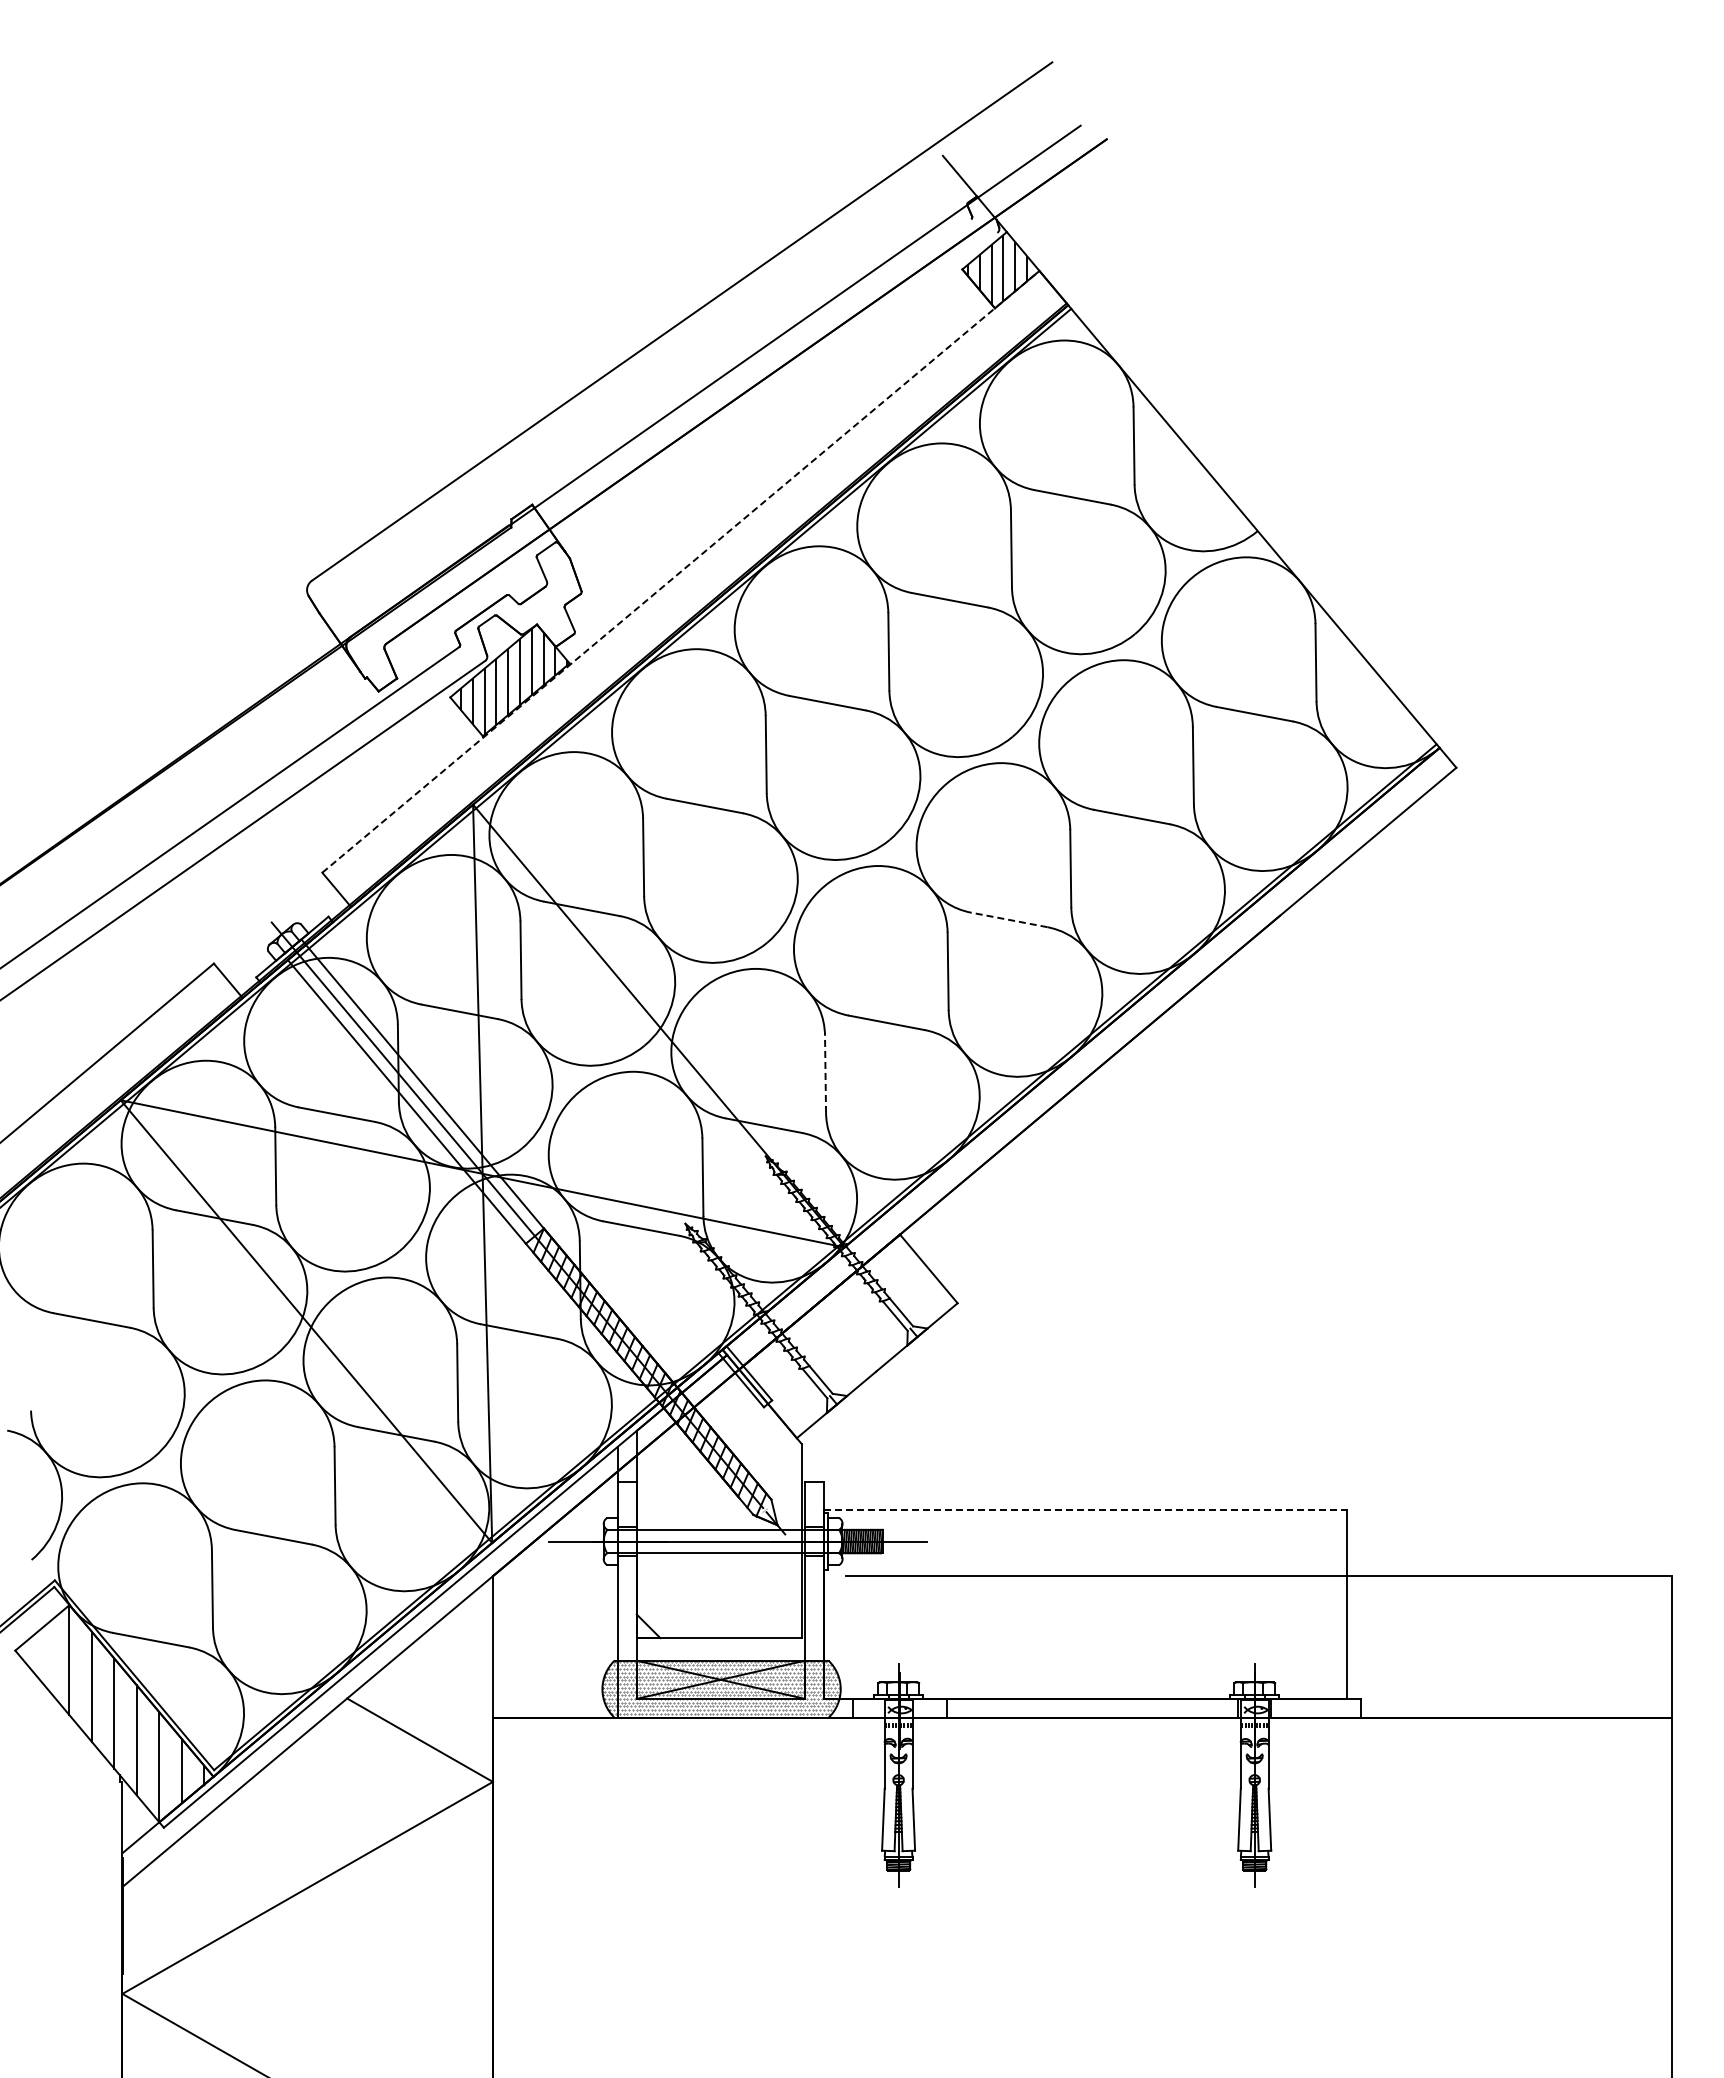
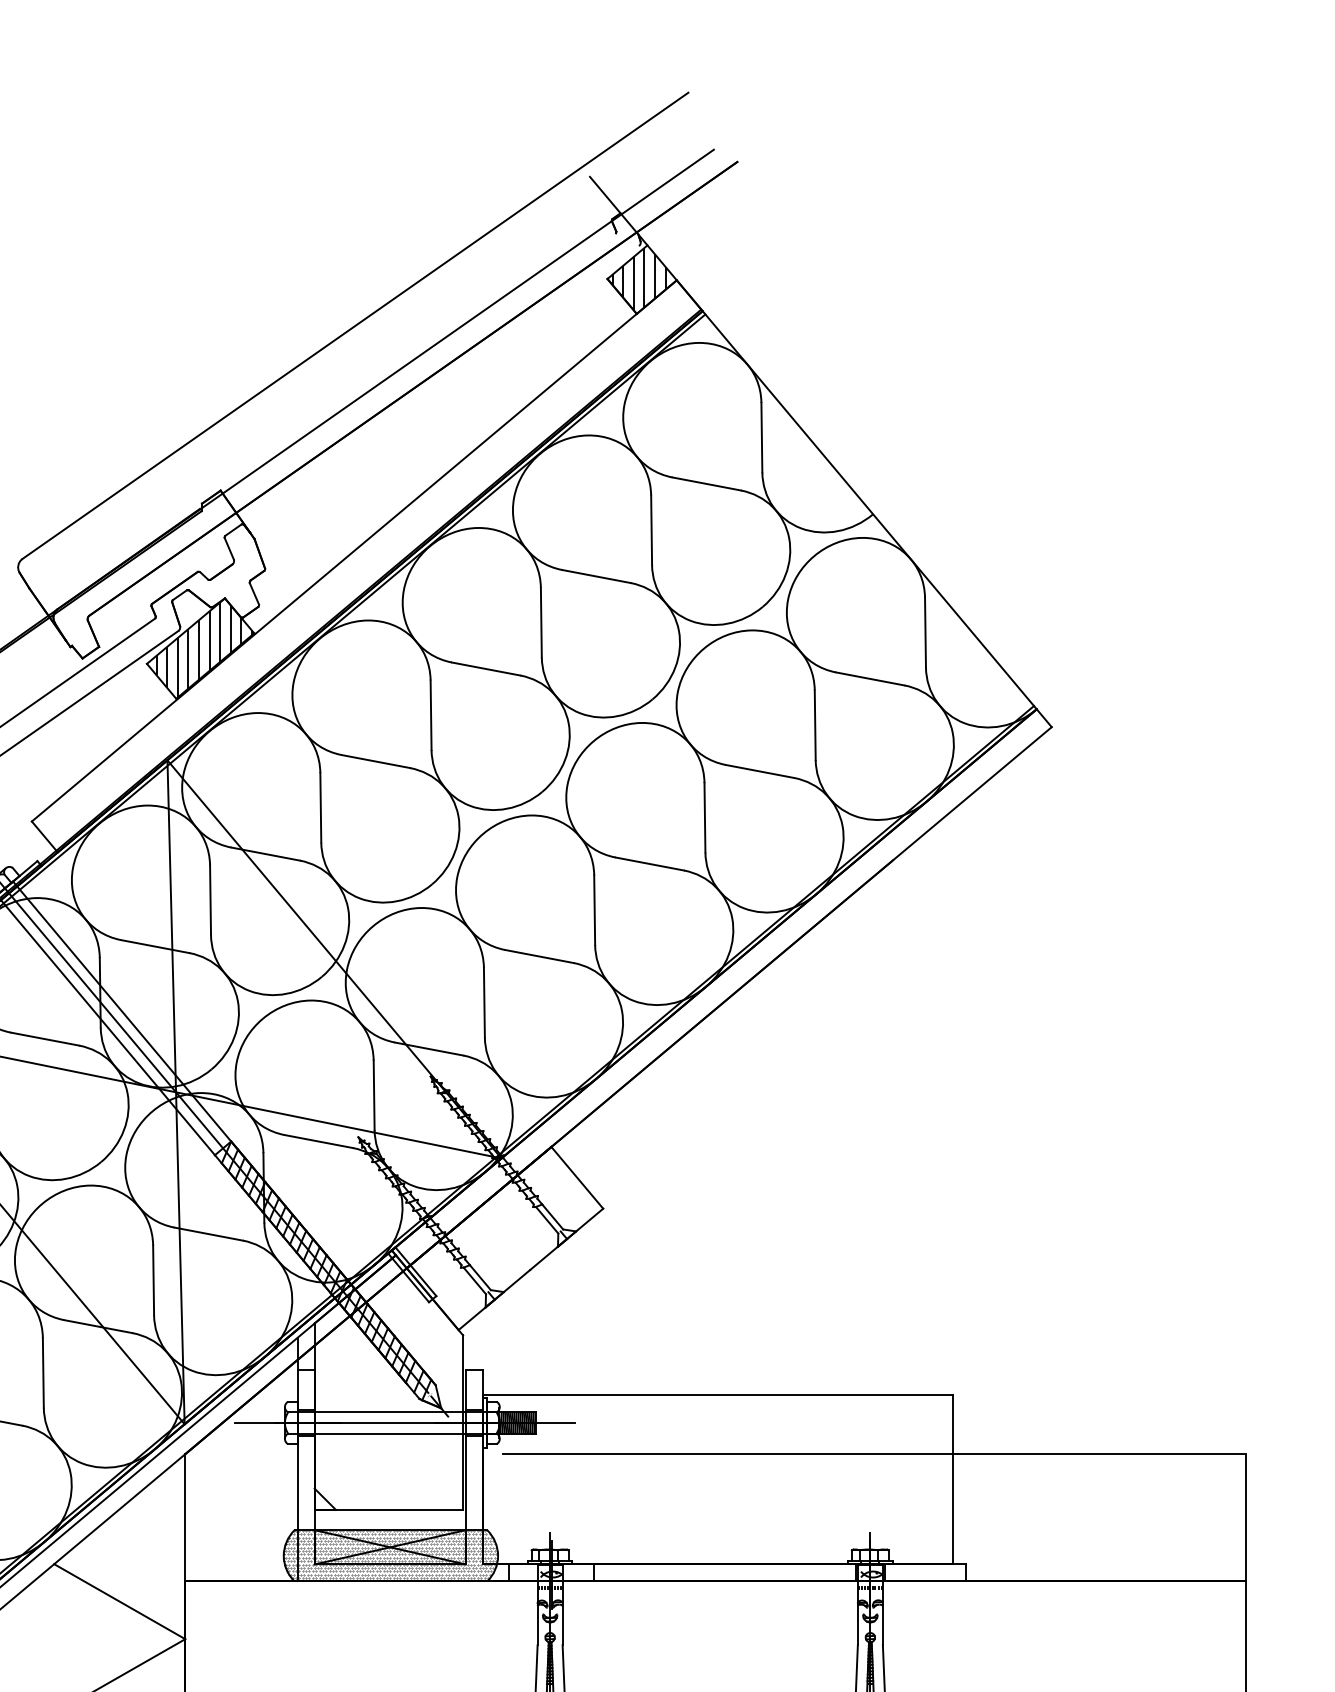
line: (681, 571) -> (354, 550), dashed -> solid
line: (1009, 919) -> (649, 863), dashed -> solid
line: (825, 1074) -> (484, 1002), dashed -> solid
line: (1085, 1510) -> (718, 1395), dashed -> solid

